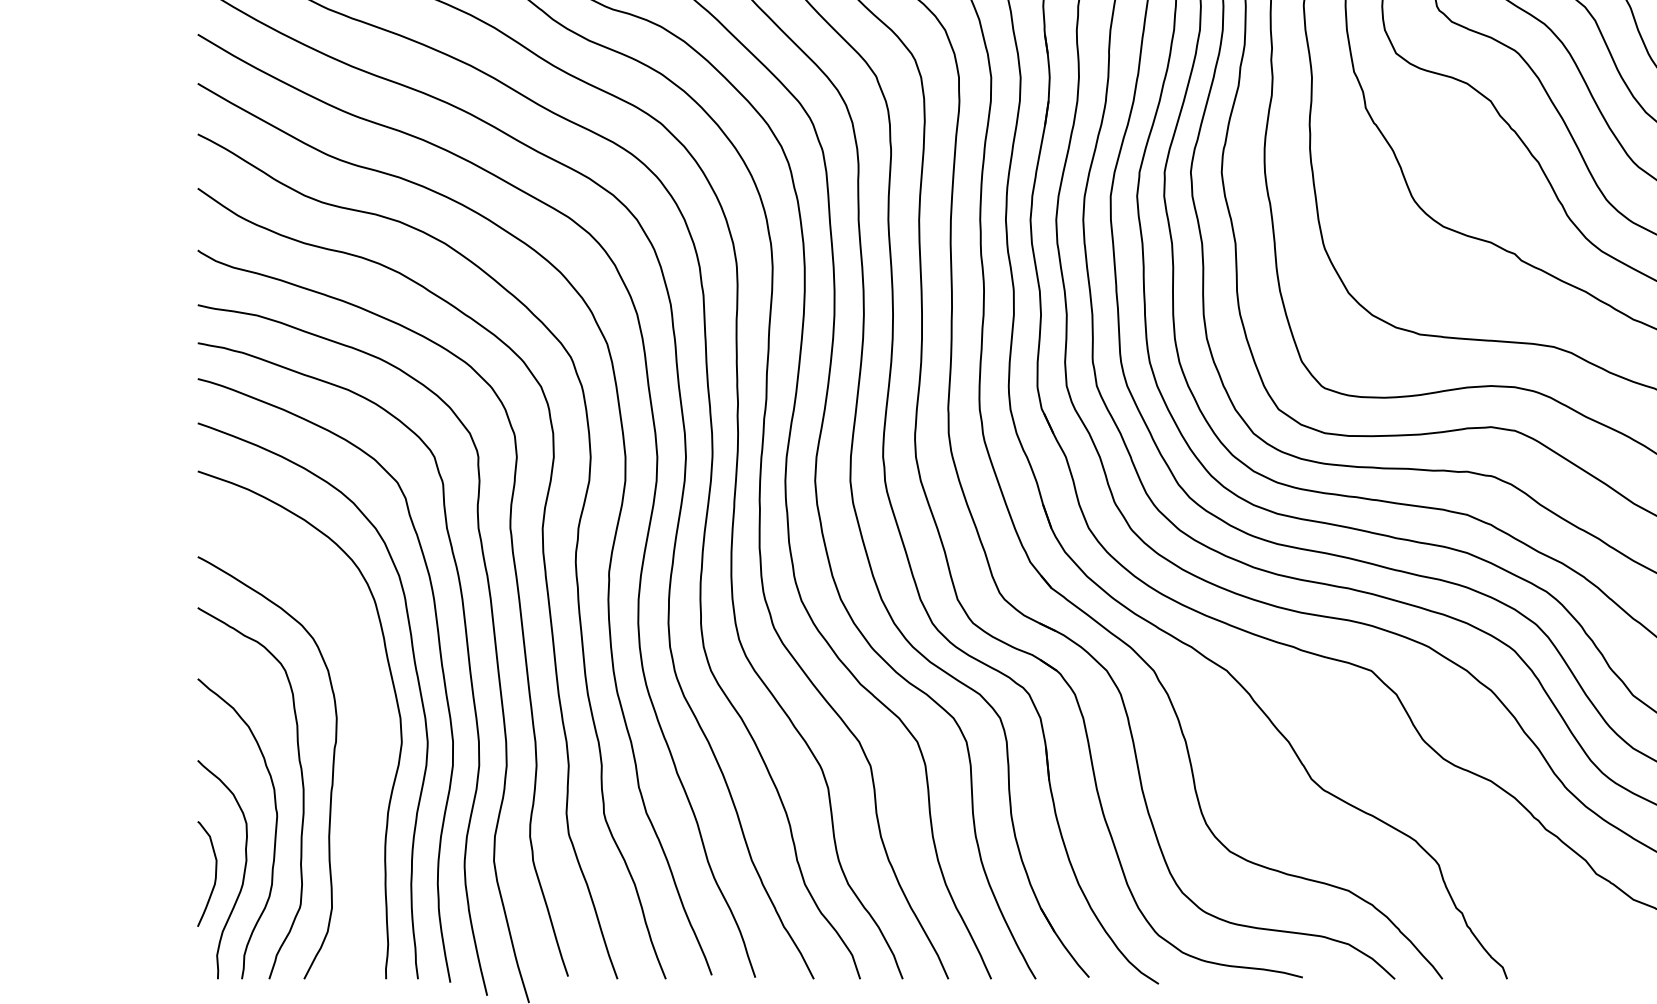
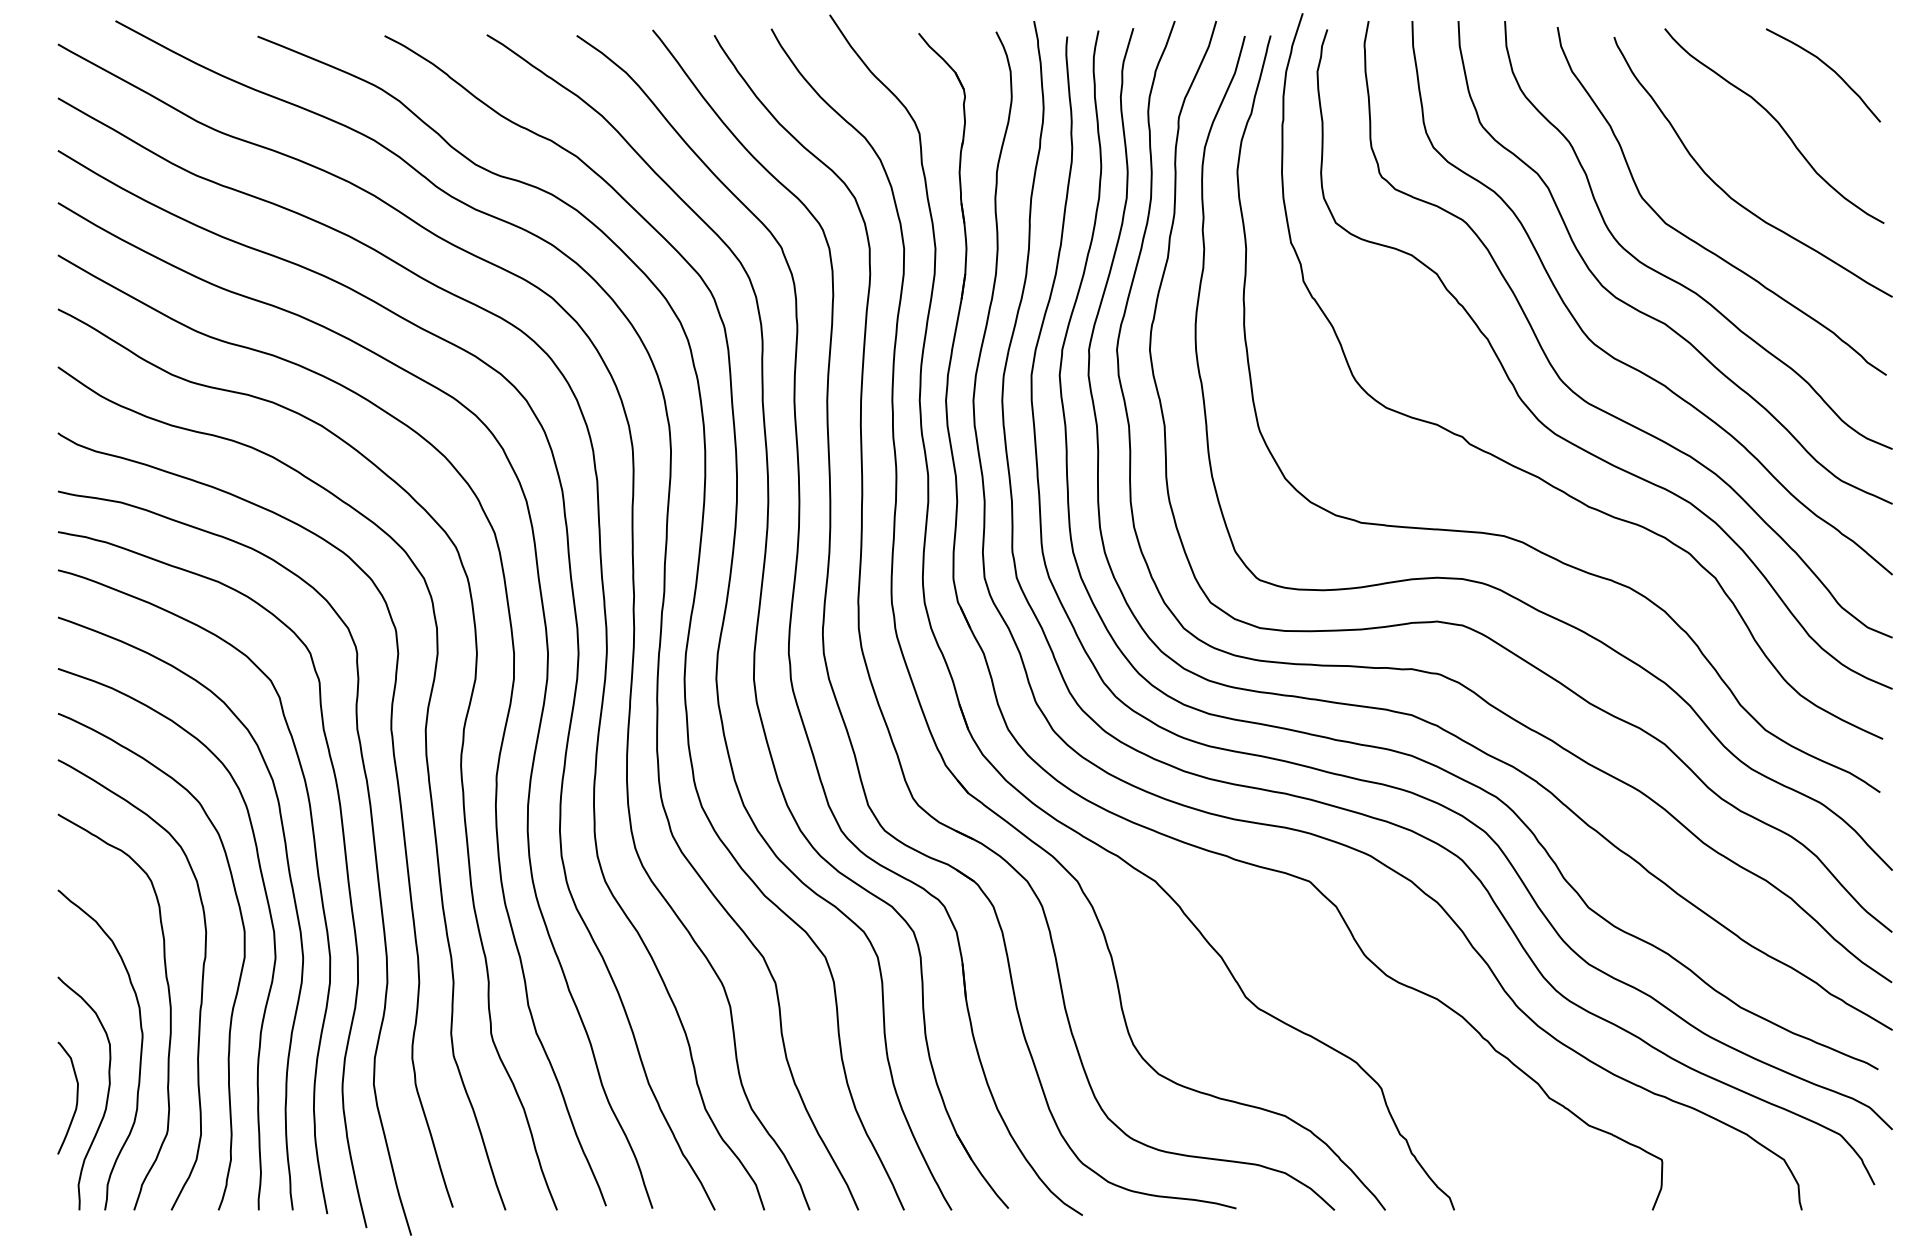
curve: (367, 763) -> (238, 980), added

